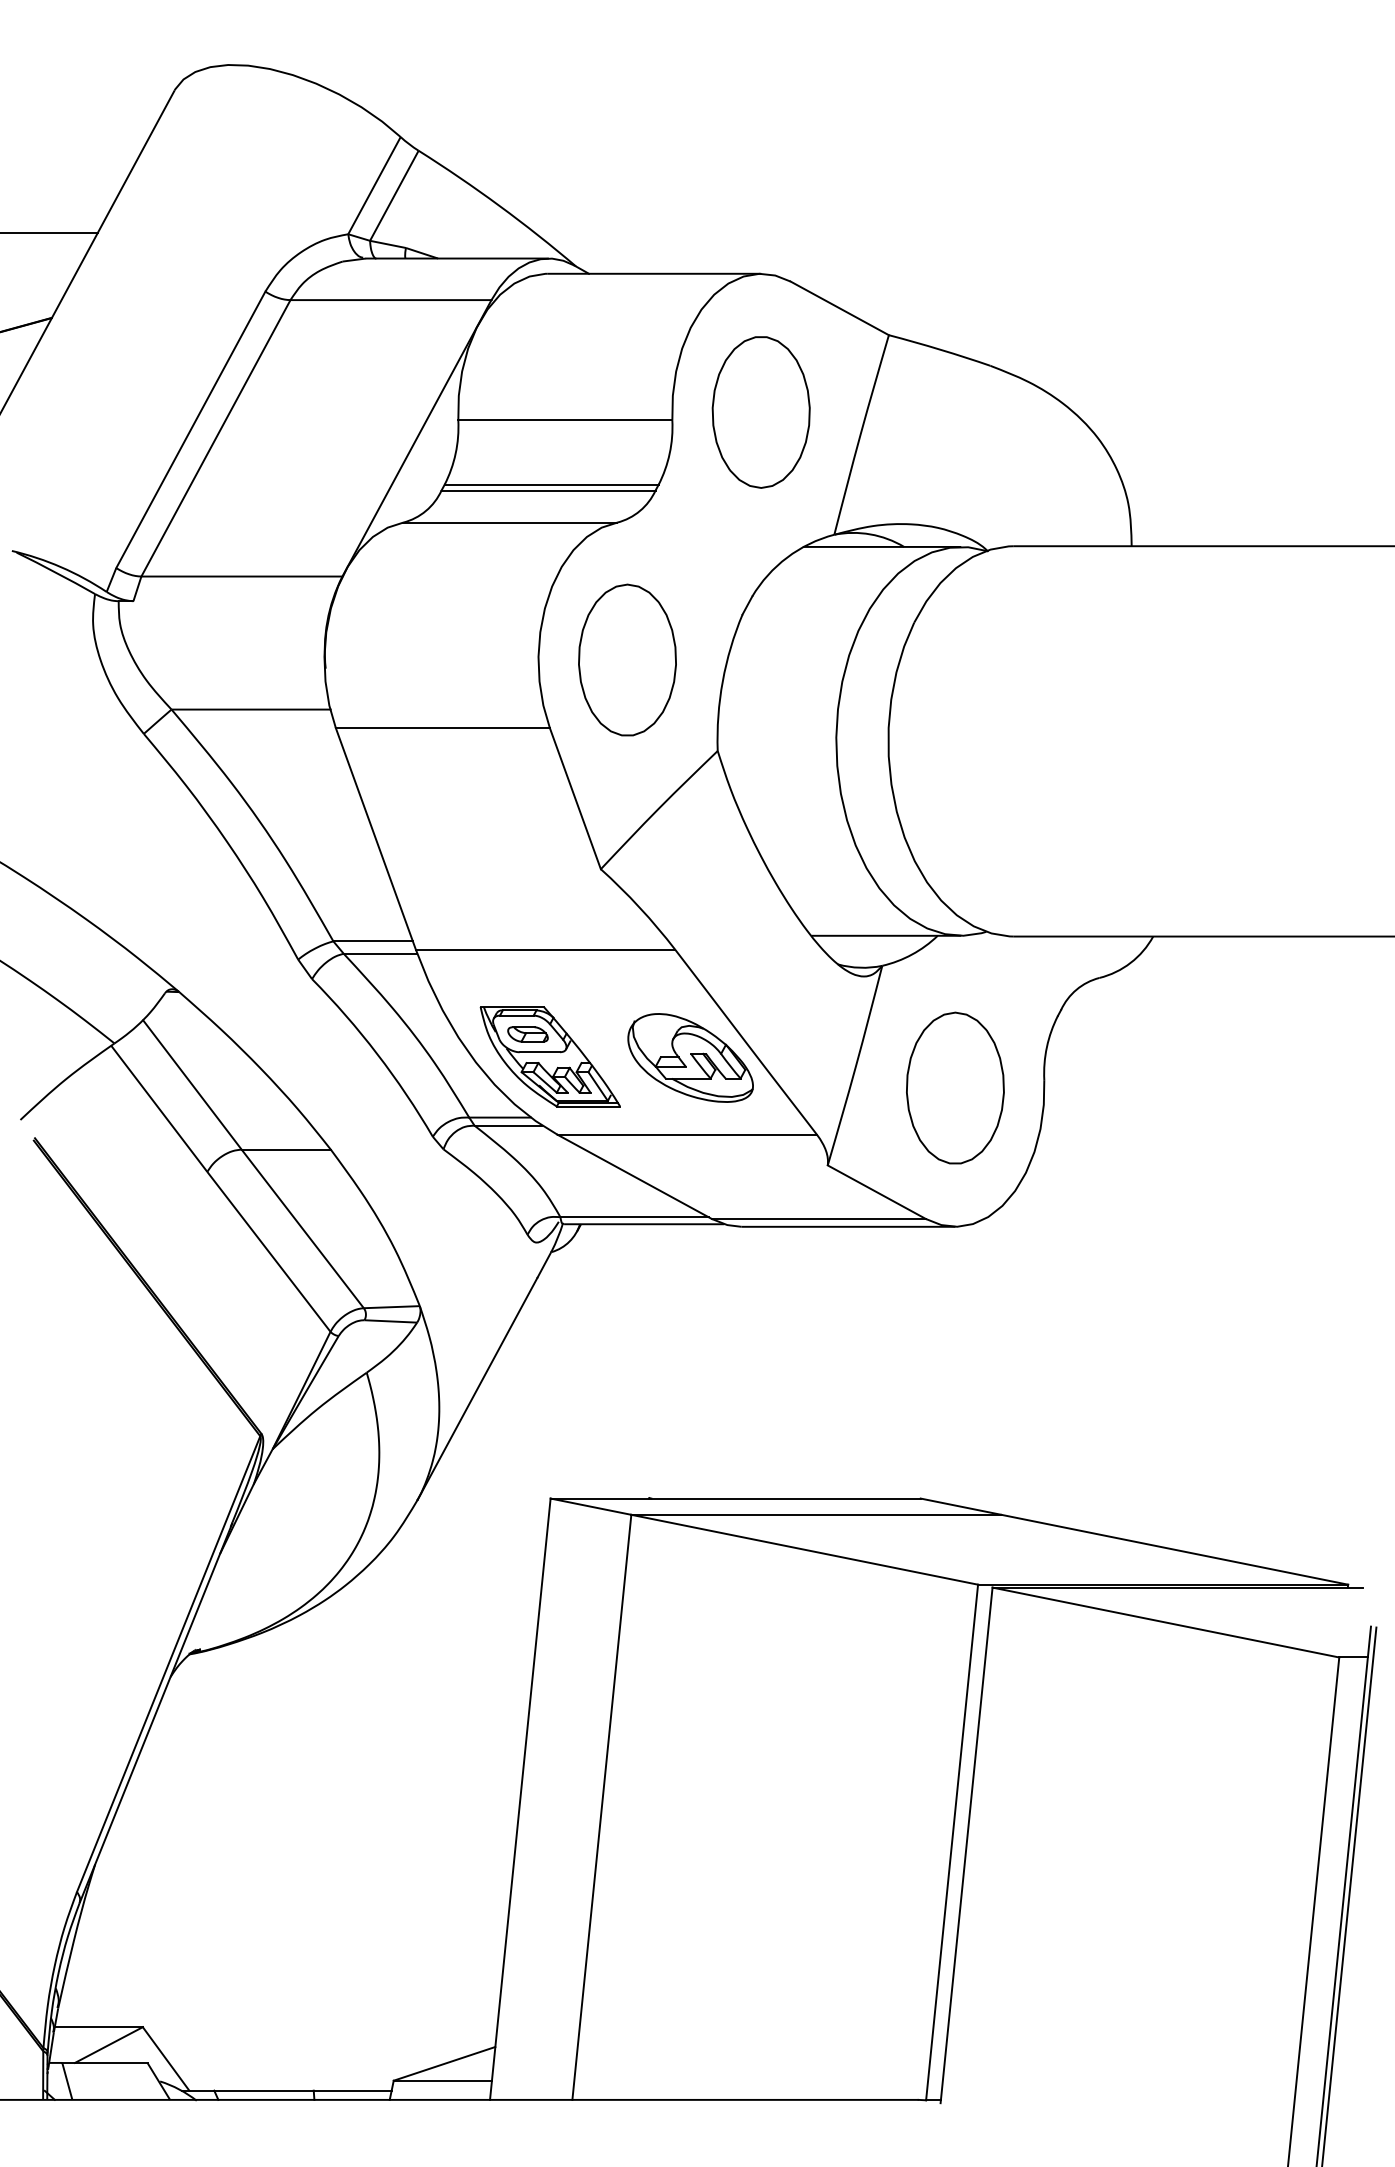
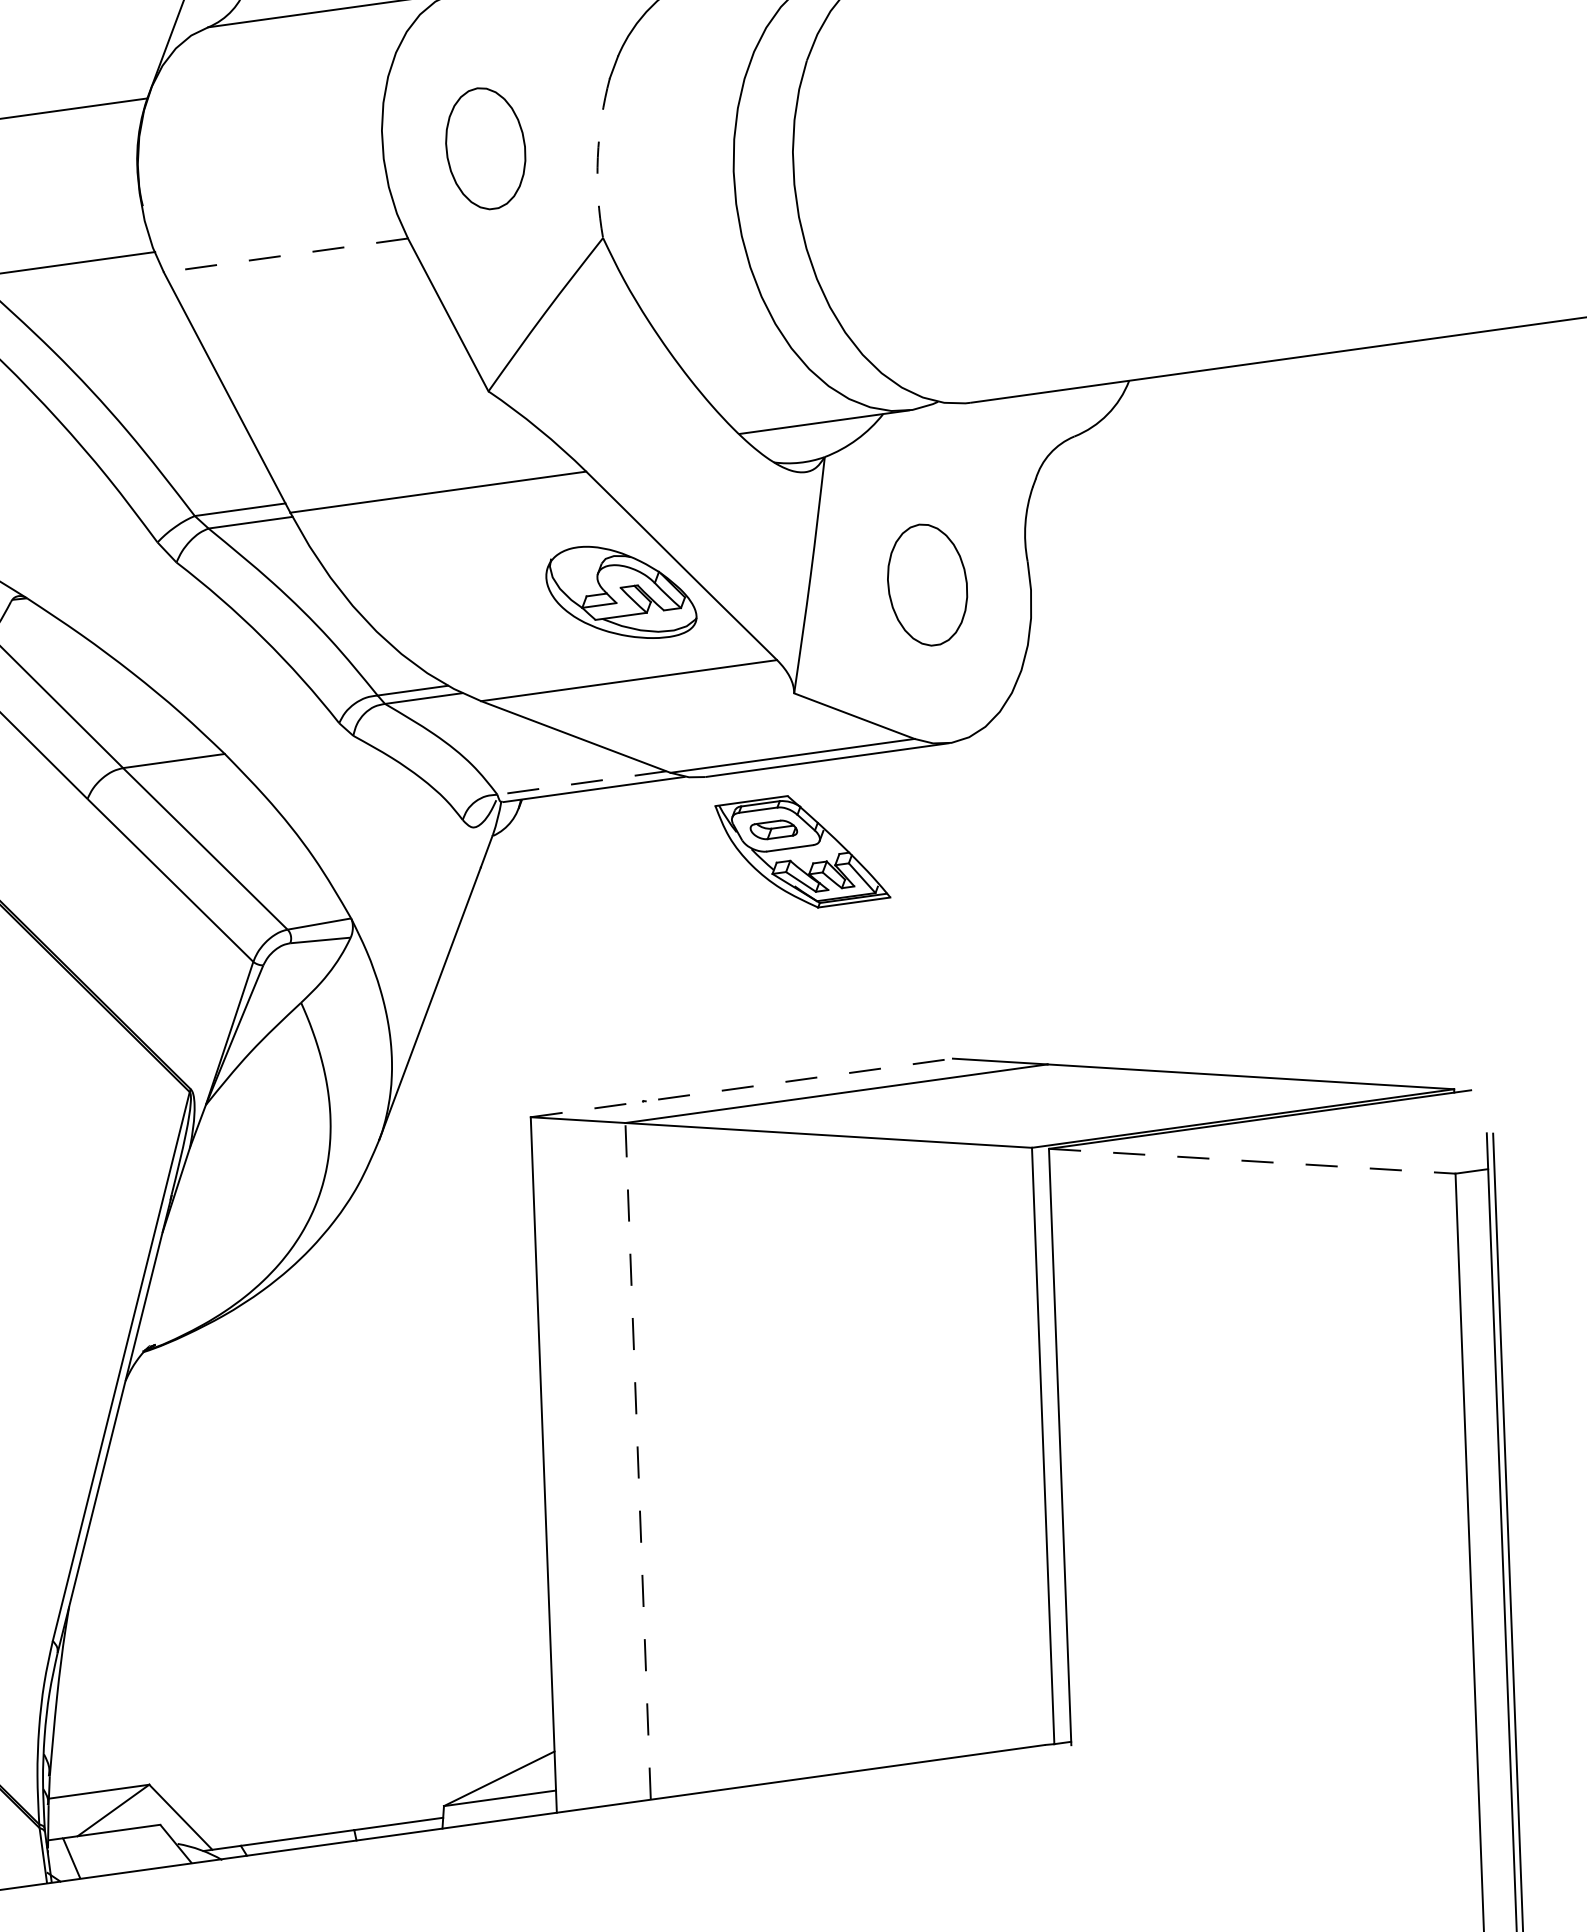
part: (627, 659) -> (485, 147), size x0.7
arc: (722, 681) -> (597, 158), solid -> dashed
line: (442, 728) -> (285, 255), solid -> dashed
part: (549, 1056) -> (801, 851), moved
part: (955, 1087) -> (927, 584), size x0.7
line: (634, 1217) -> (581, 783), solid -> dashed
line: (736, 1498) -> (742, 1087), solid -> dashed
line: (1165, 1622) -> (1251, 1161), solid -> dashed
line: (601, 1806) -> (637, 1460), solid -> dashed

